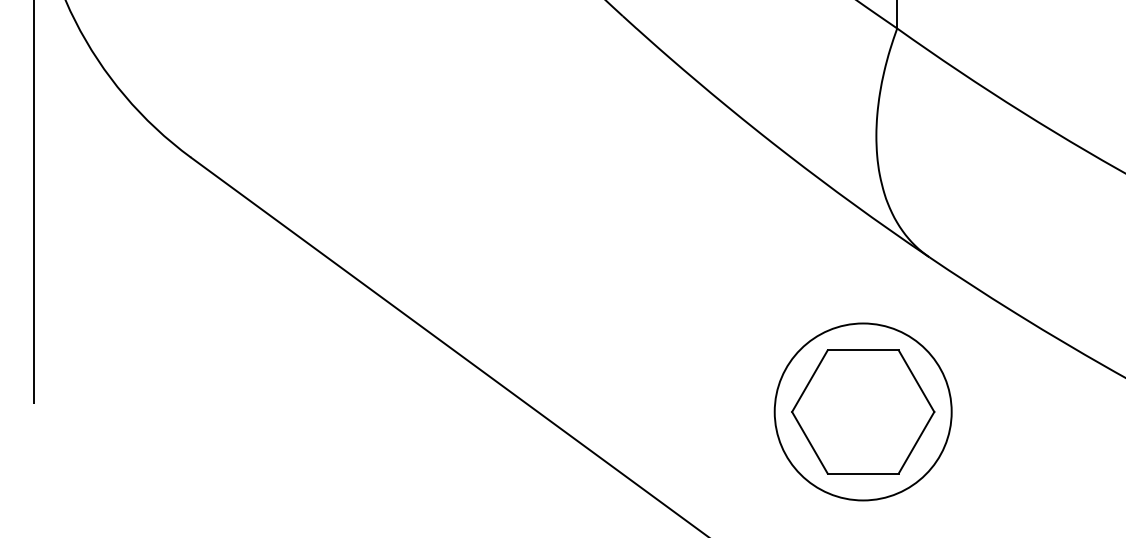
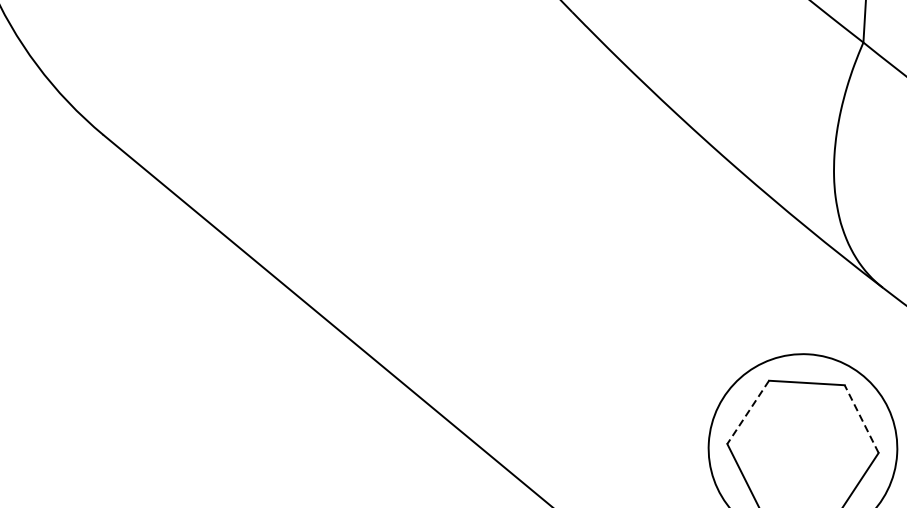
line: (809, 381) -> (747, 412), solid -> dashed
line: (916, 381) -> (861, 419), solid -> dashed

